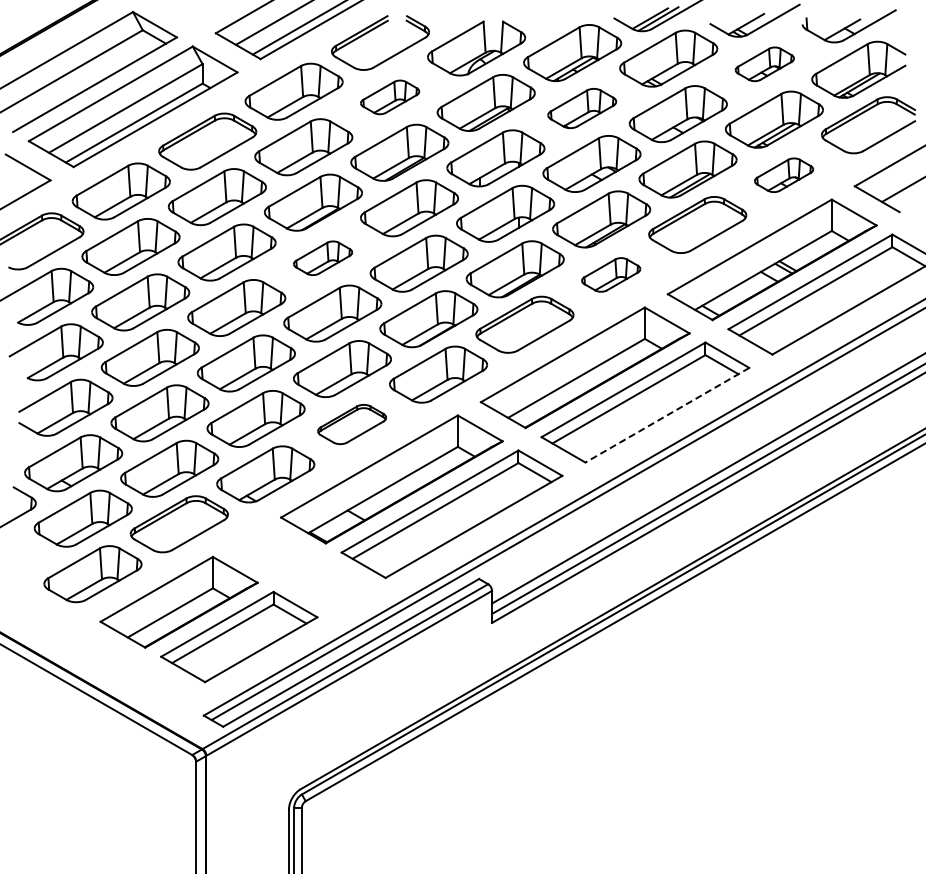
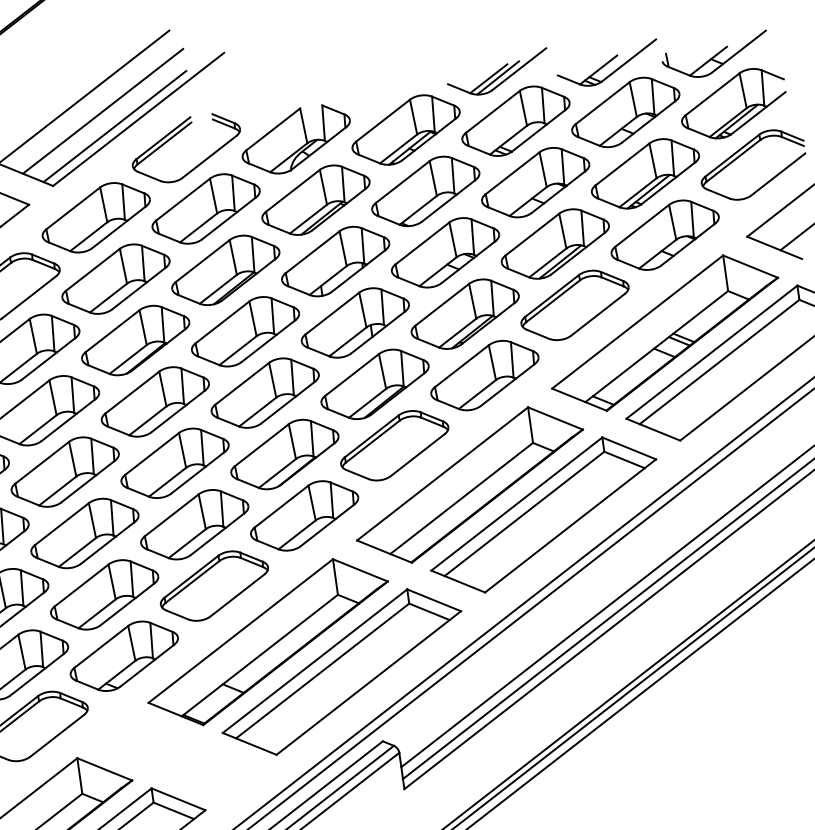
part: (764, 64) -> (625, 112), size x1.67
part: (389, 97) -> (205, 209), size x1.67
part: (581, 108) -> (424, 191), size x1.43
part: (783, 175) -> (664, 235), size x1.67
part: (322, 258) -> (154, 402), size x1.67
part: (610, 274) -> (483, 375), size x1.67
line: (667, 415) -> (570, 526), dashed -> solid
part: (351, 424) -> (213, 586), size x1.43

